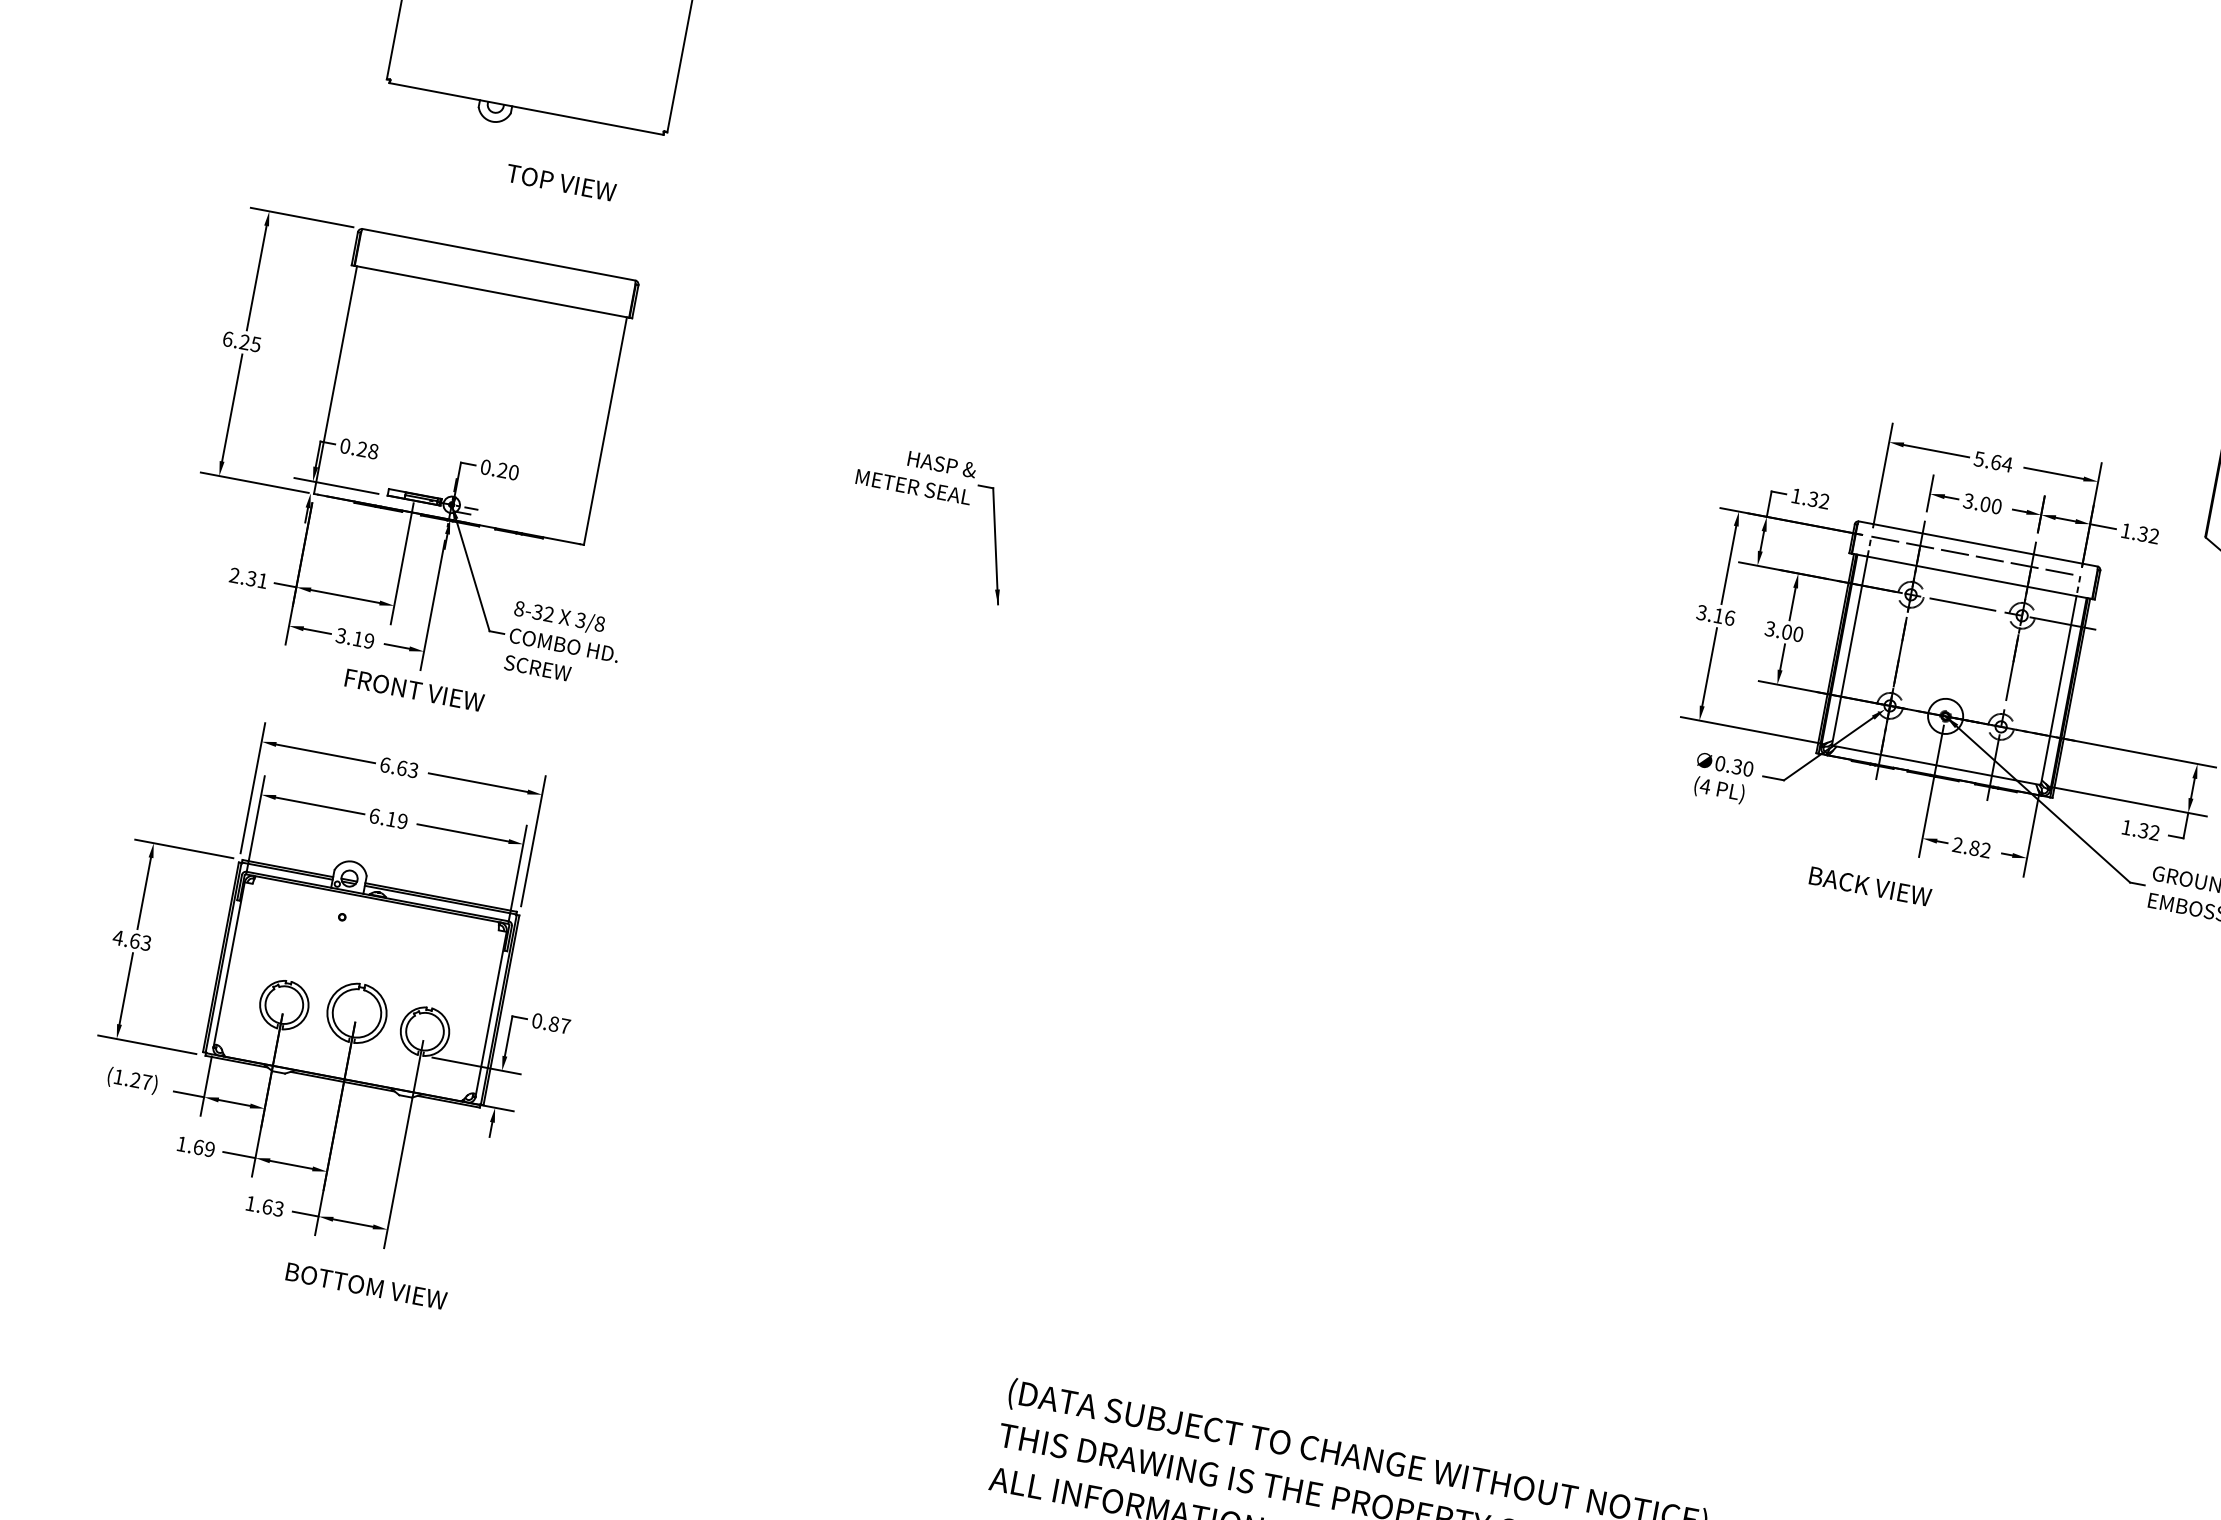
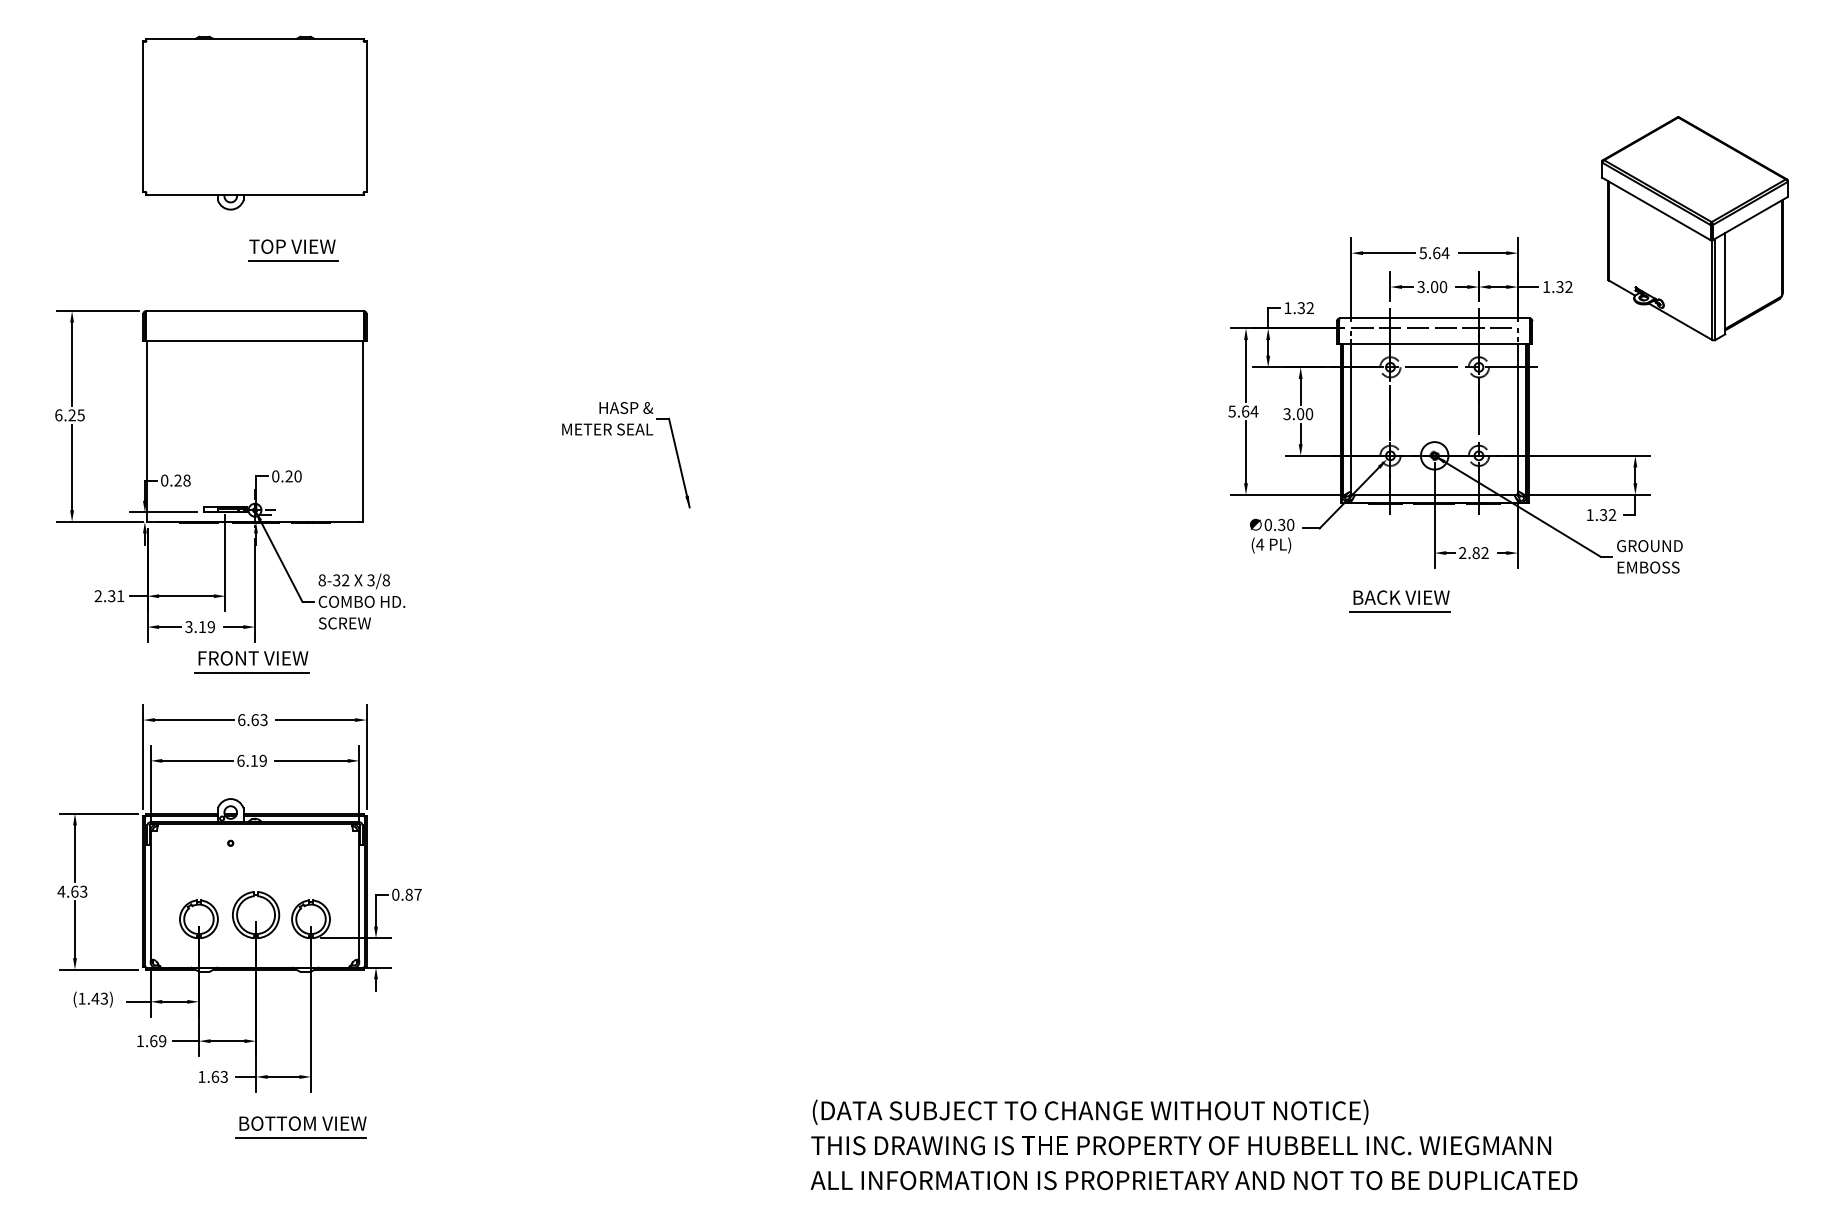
line: (559, 201) -> (293, 261), added
text: (1716, 615) -> (1243, 411), 3.16 -> 5.64
line: (410, 707) -> (252, 672), added
line: (1865, 904) -> (1400, 612), added
text: (140, 1080) -> (99, 998), (1.27) -> (1.43)
line: (361, 1304) -> (301, 1138), added

